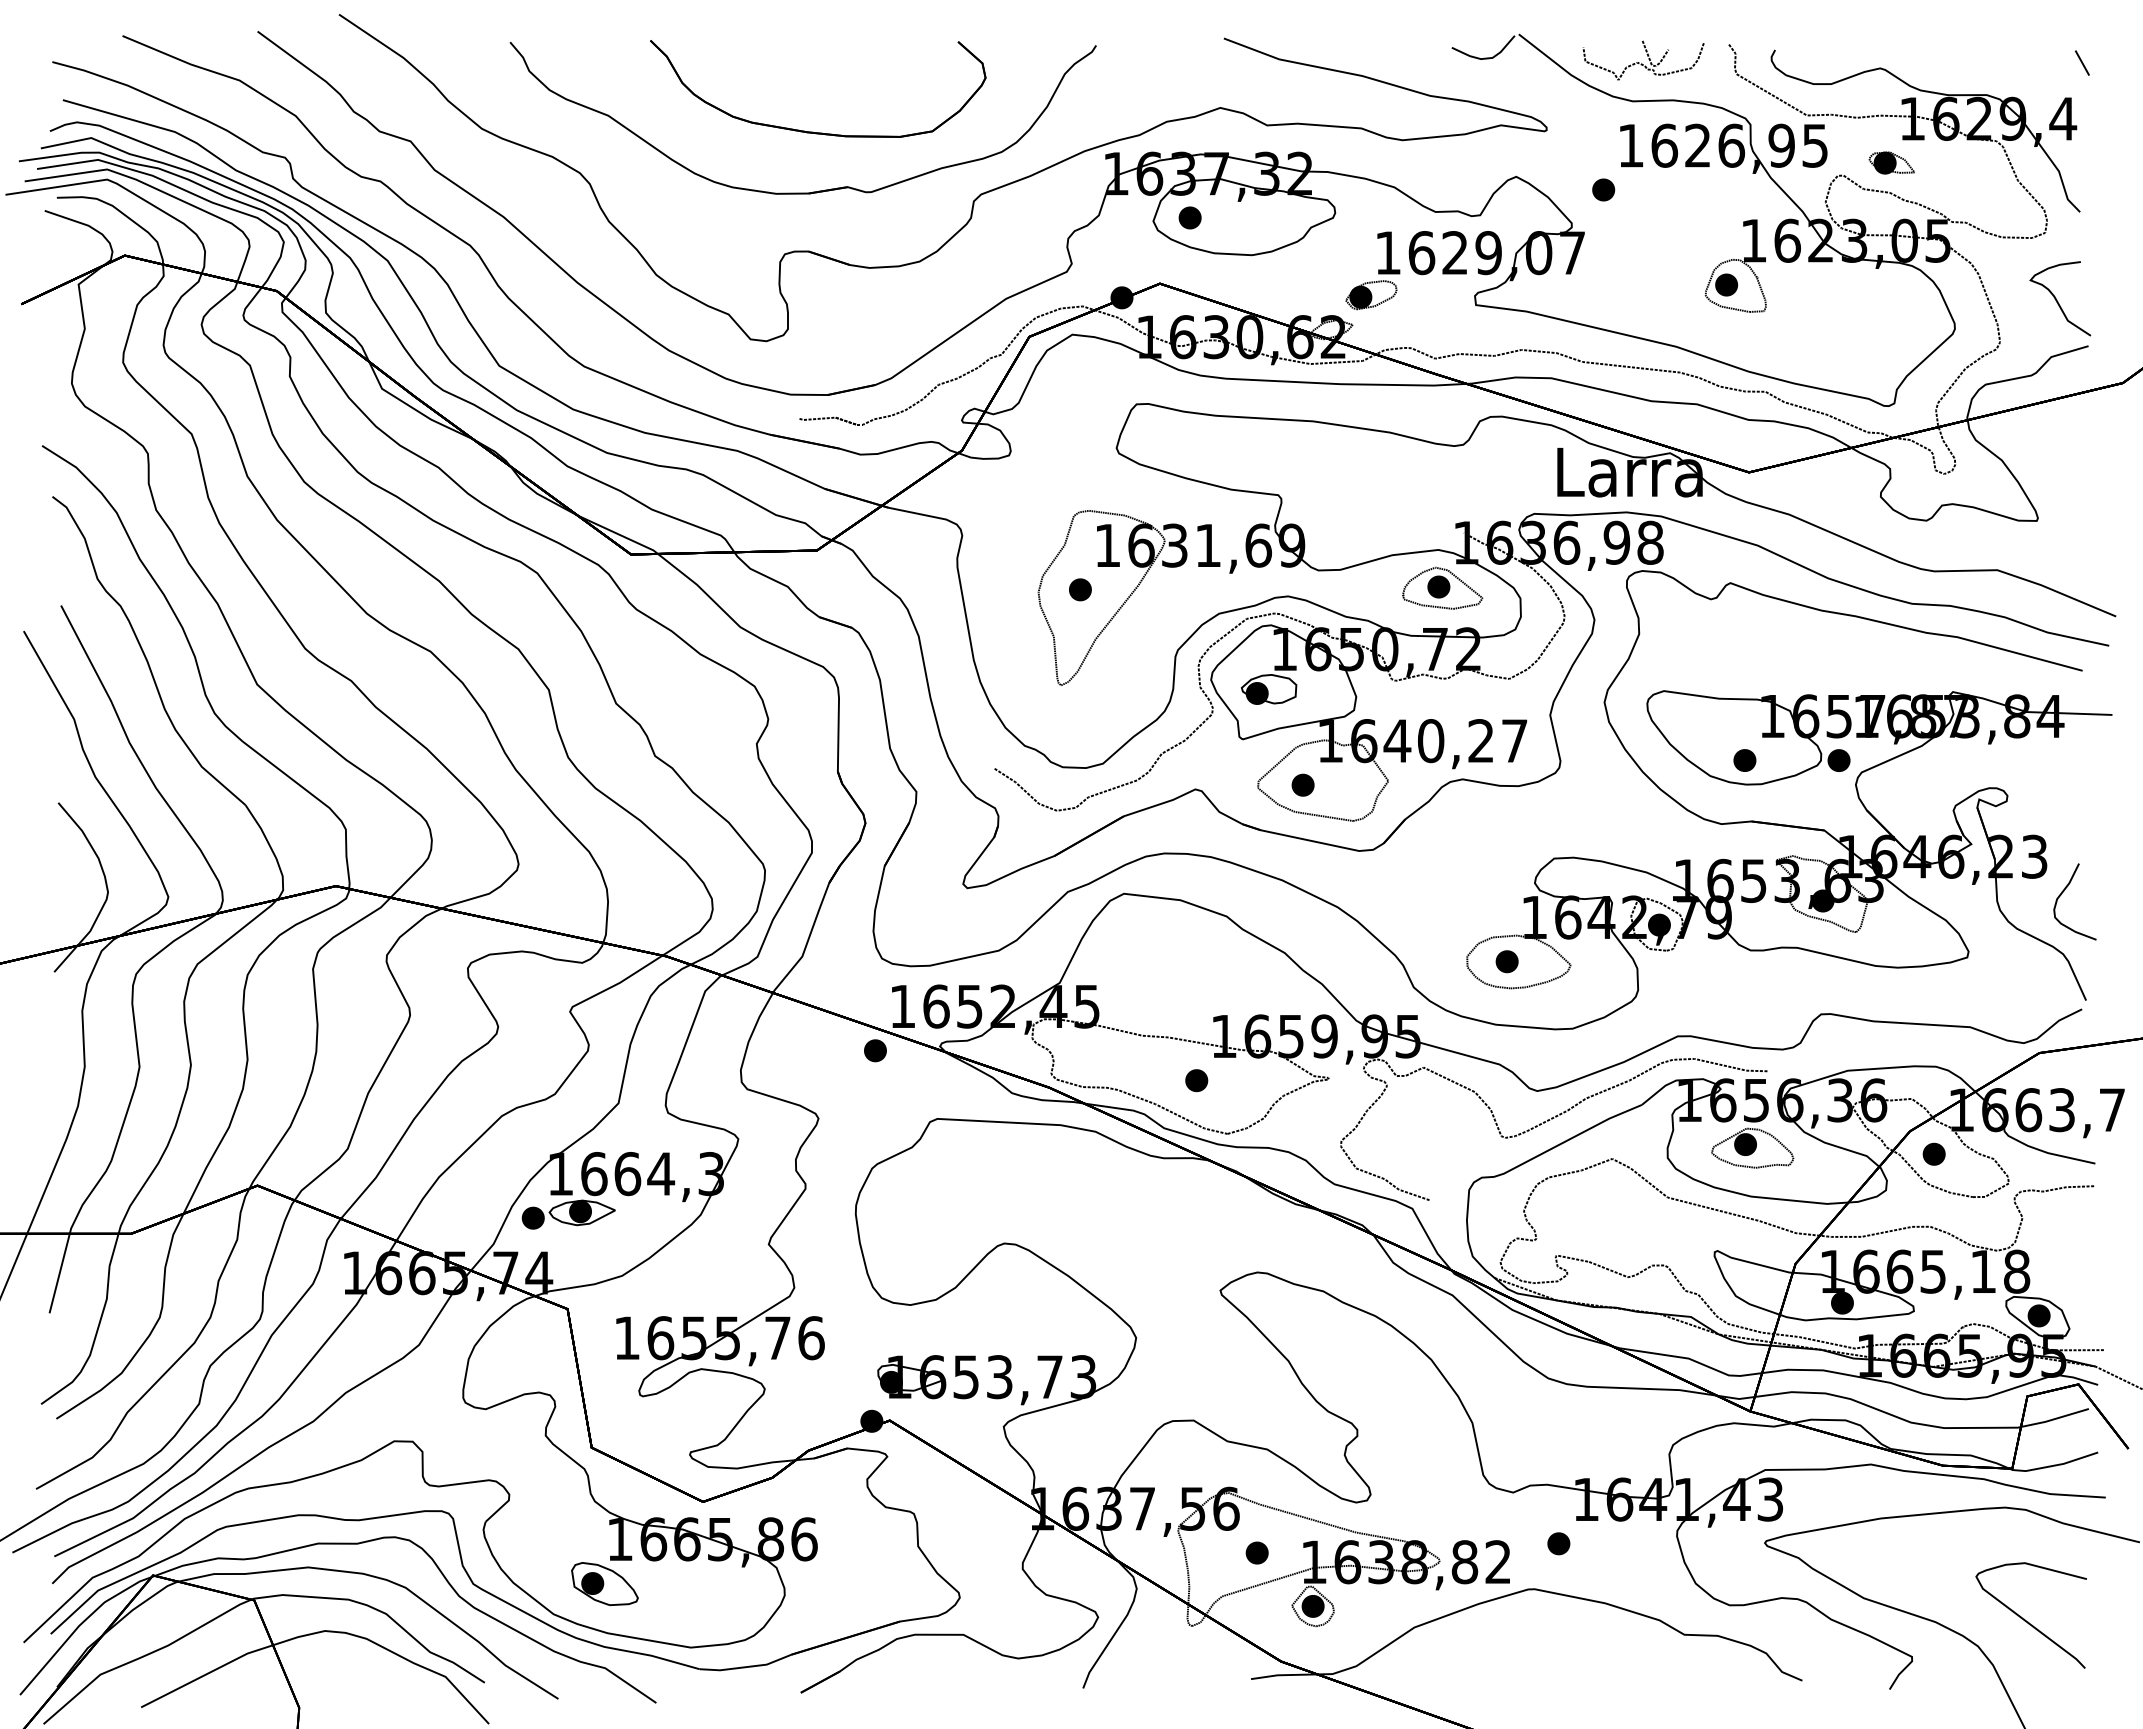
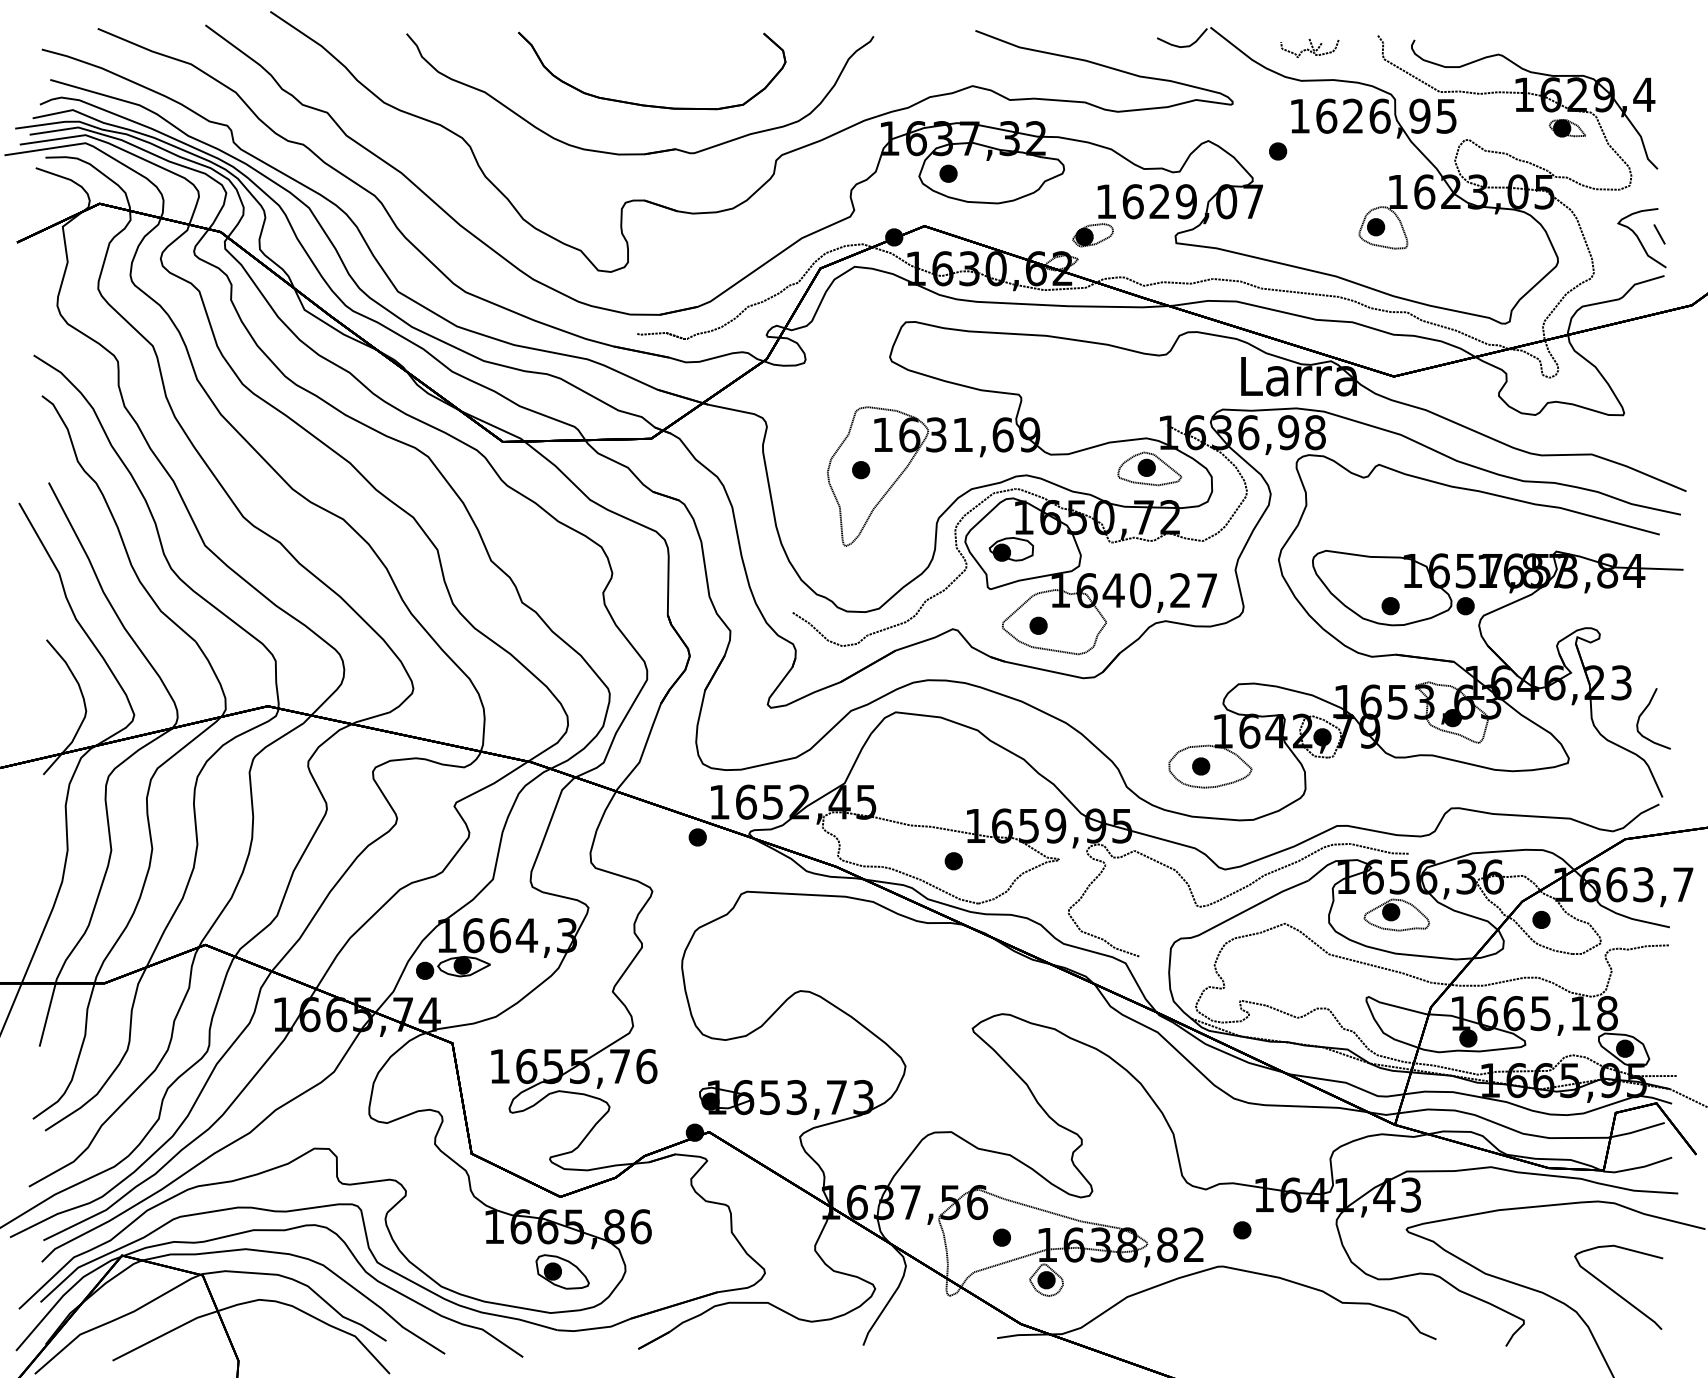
part: (1643, 60) -> (1309, 48), size x0.6
line: (2081, 62) -> (1658, 233), moved
part: (1891, 162) -> (1567, 127), moved
part: (604, 1583) -> (562, 1271), moved

